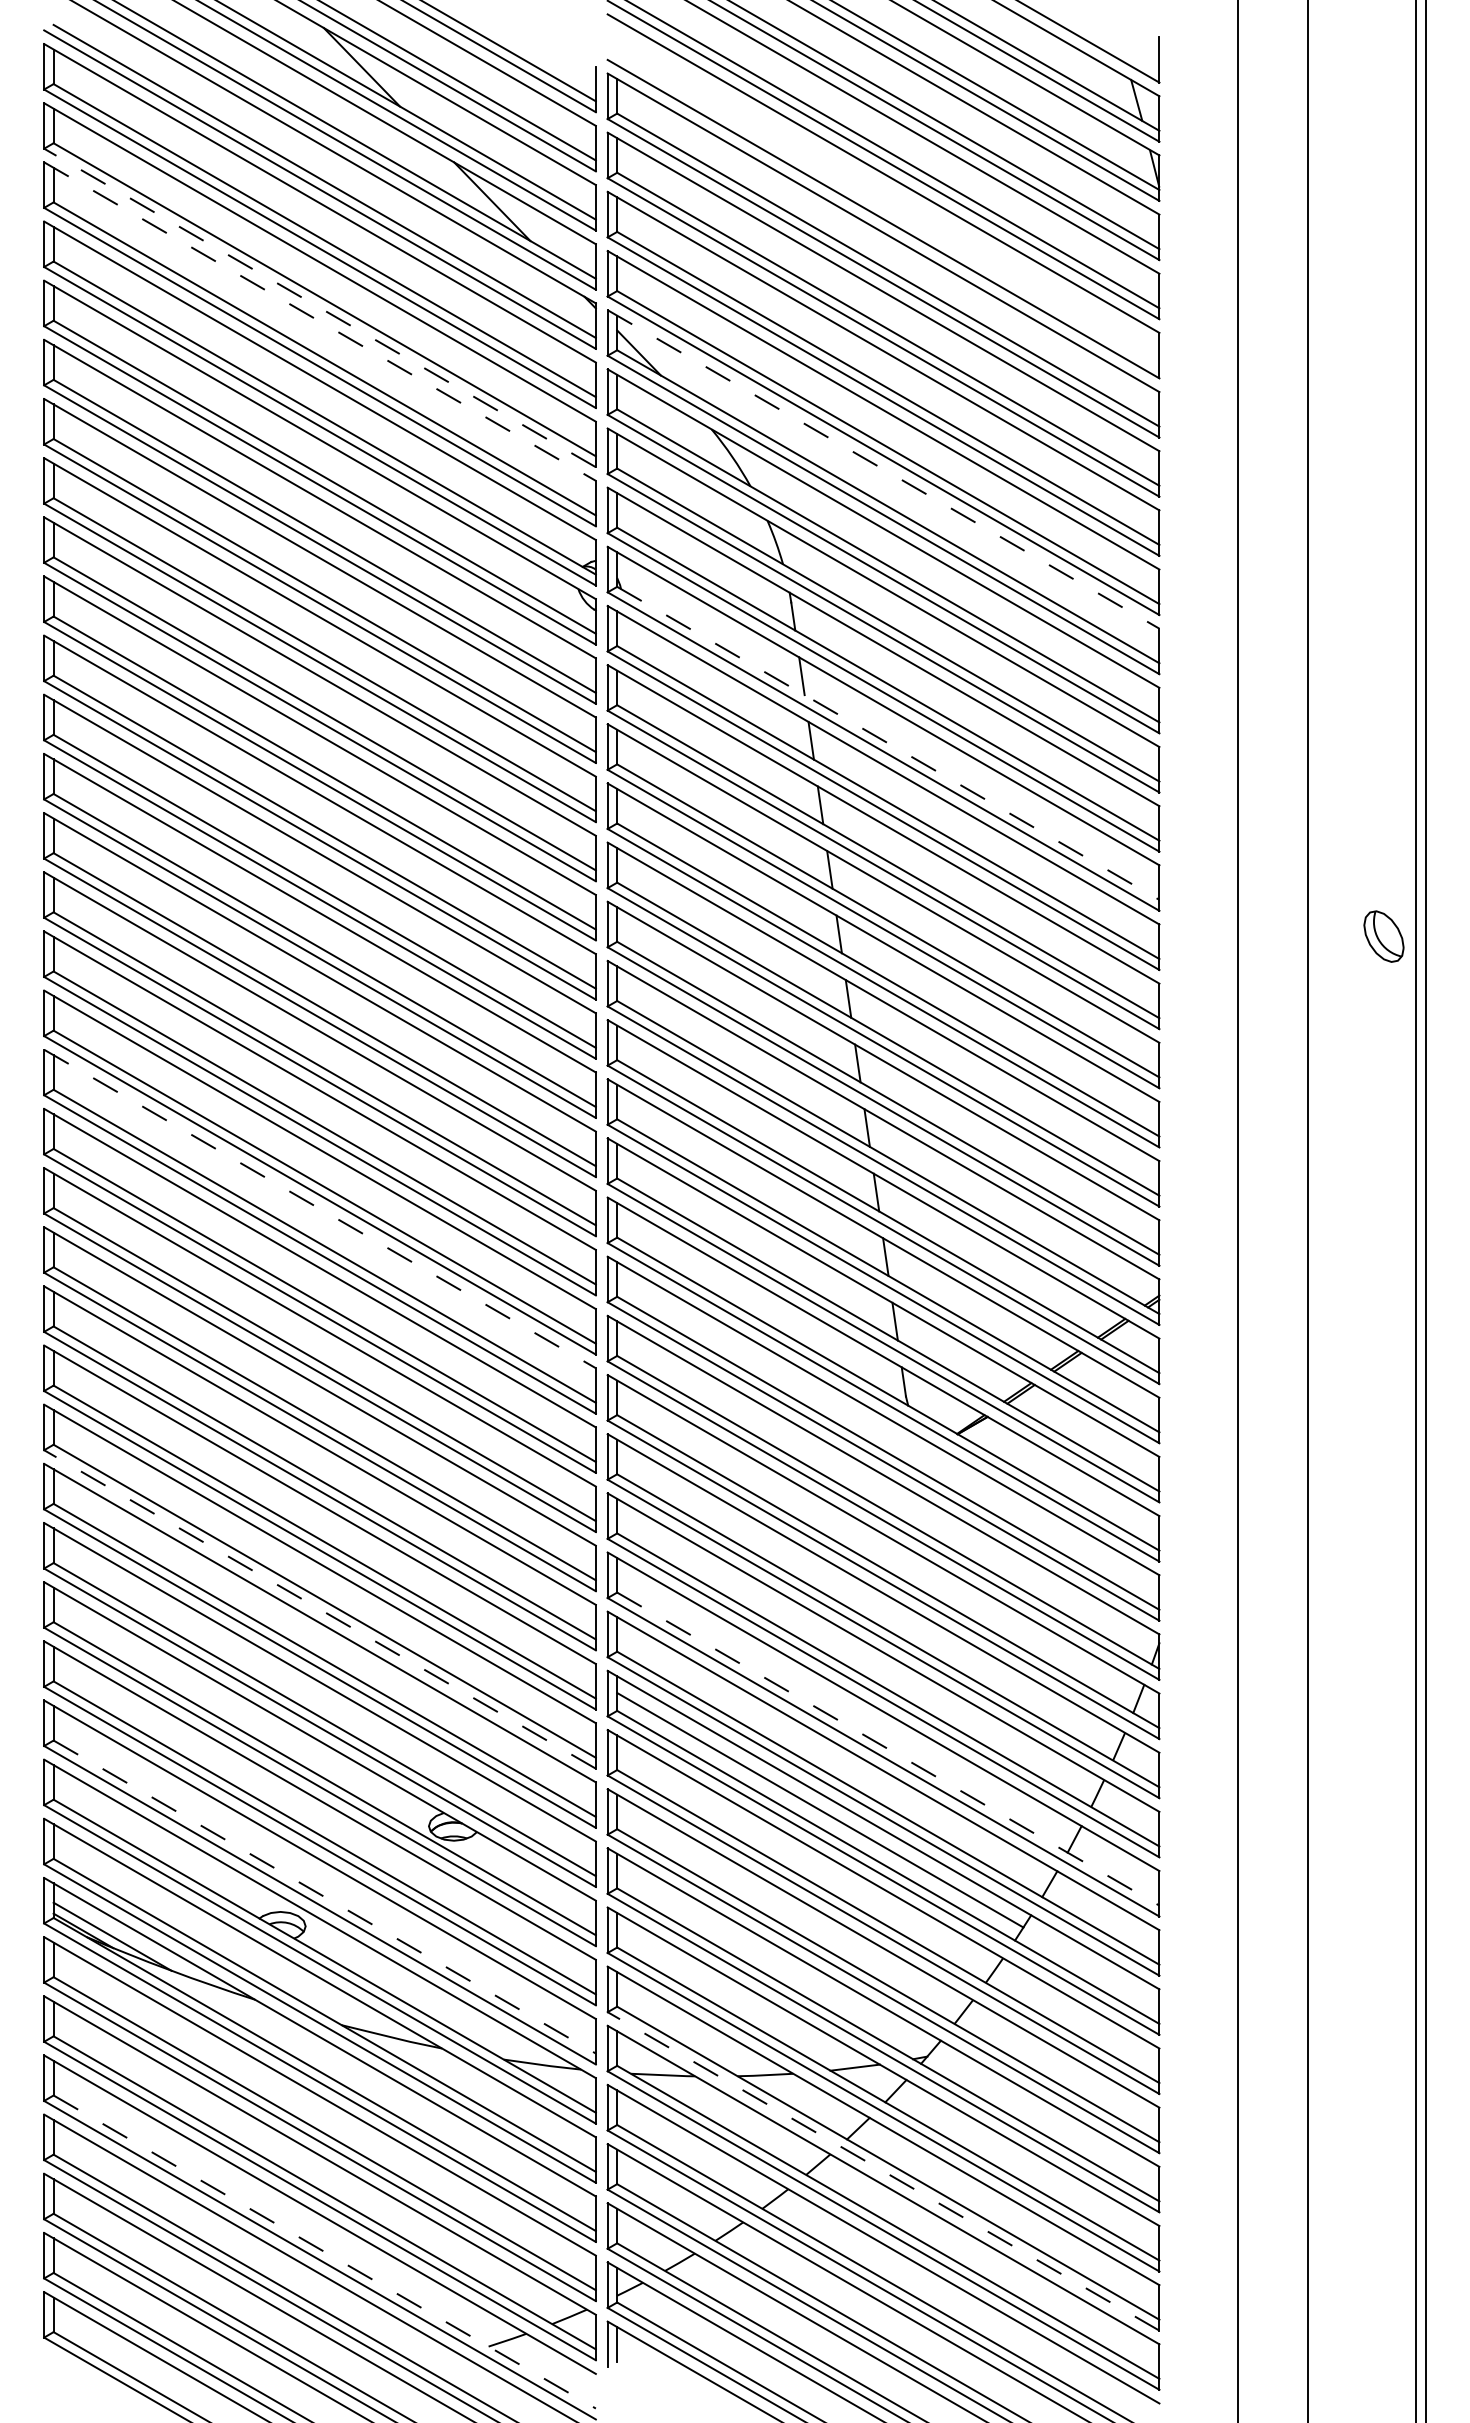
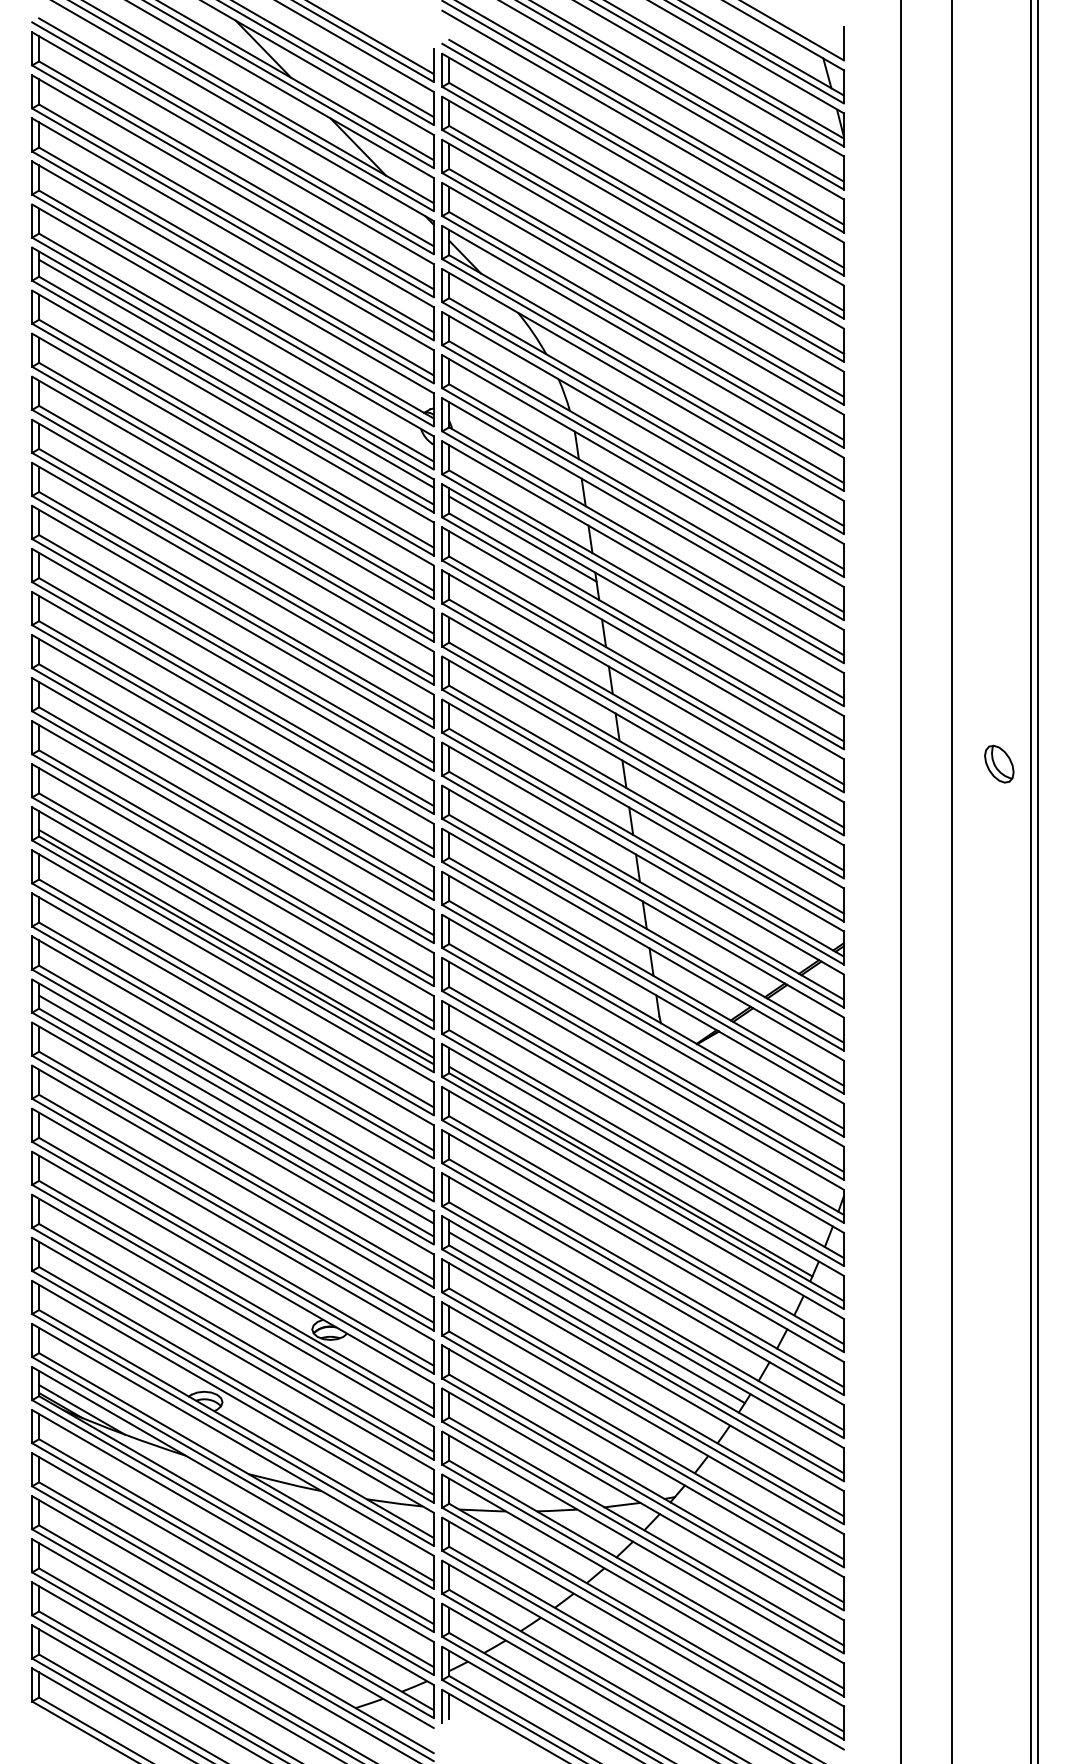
line: (888, 210) -> (646, 153), added
line: (320, 307) -> (233, 224), dashed -> solid
line: (320, 321) -> (233, 234), dashed -> solid
line: (883, 469) -> (643, 341), dashed -> solid
line: (324, 512) -> (236, 373), added
line: (718, 739) -> (522, 538), added
line: (888, 743) -> (646, 541), dashed -> solid
part: (1383, 936) -> (998, 764), moved
line: (320, 1208) -> (233, 879), dashed -> solid
line: (324, 1296) -> (236, 943), added
line: (324, 1523) -> (236, 1109), added
line: (320, 1609) -> (233, 1171), dashed -> solid
line: (866, 1609) -> (630, 1171), added
line: (888, 1749) -> (646, 1273), dashed -> solid
line: (325, 1897) -> (236, 1381), dashed -> solid
line: (883, 2171) -> (643, 1580), dashed -> solid
line: (325, 2252) -> (236, 1639), dashed -> solid

